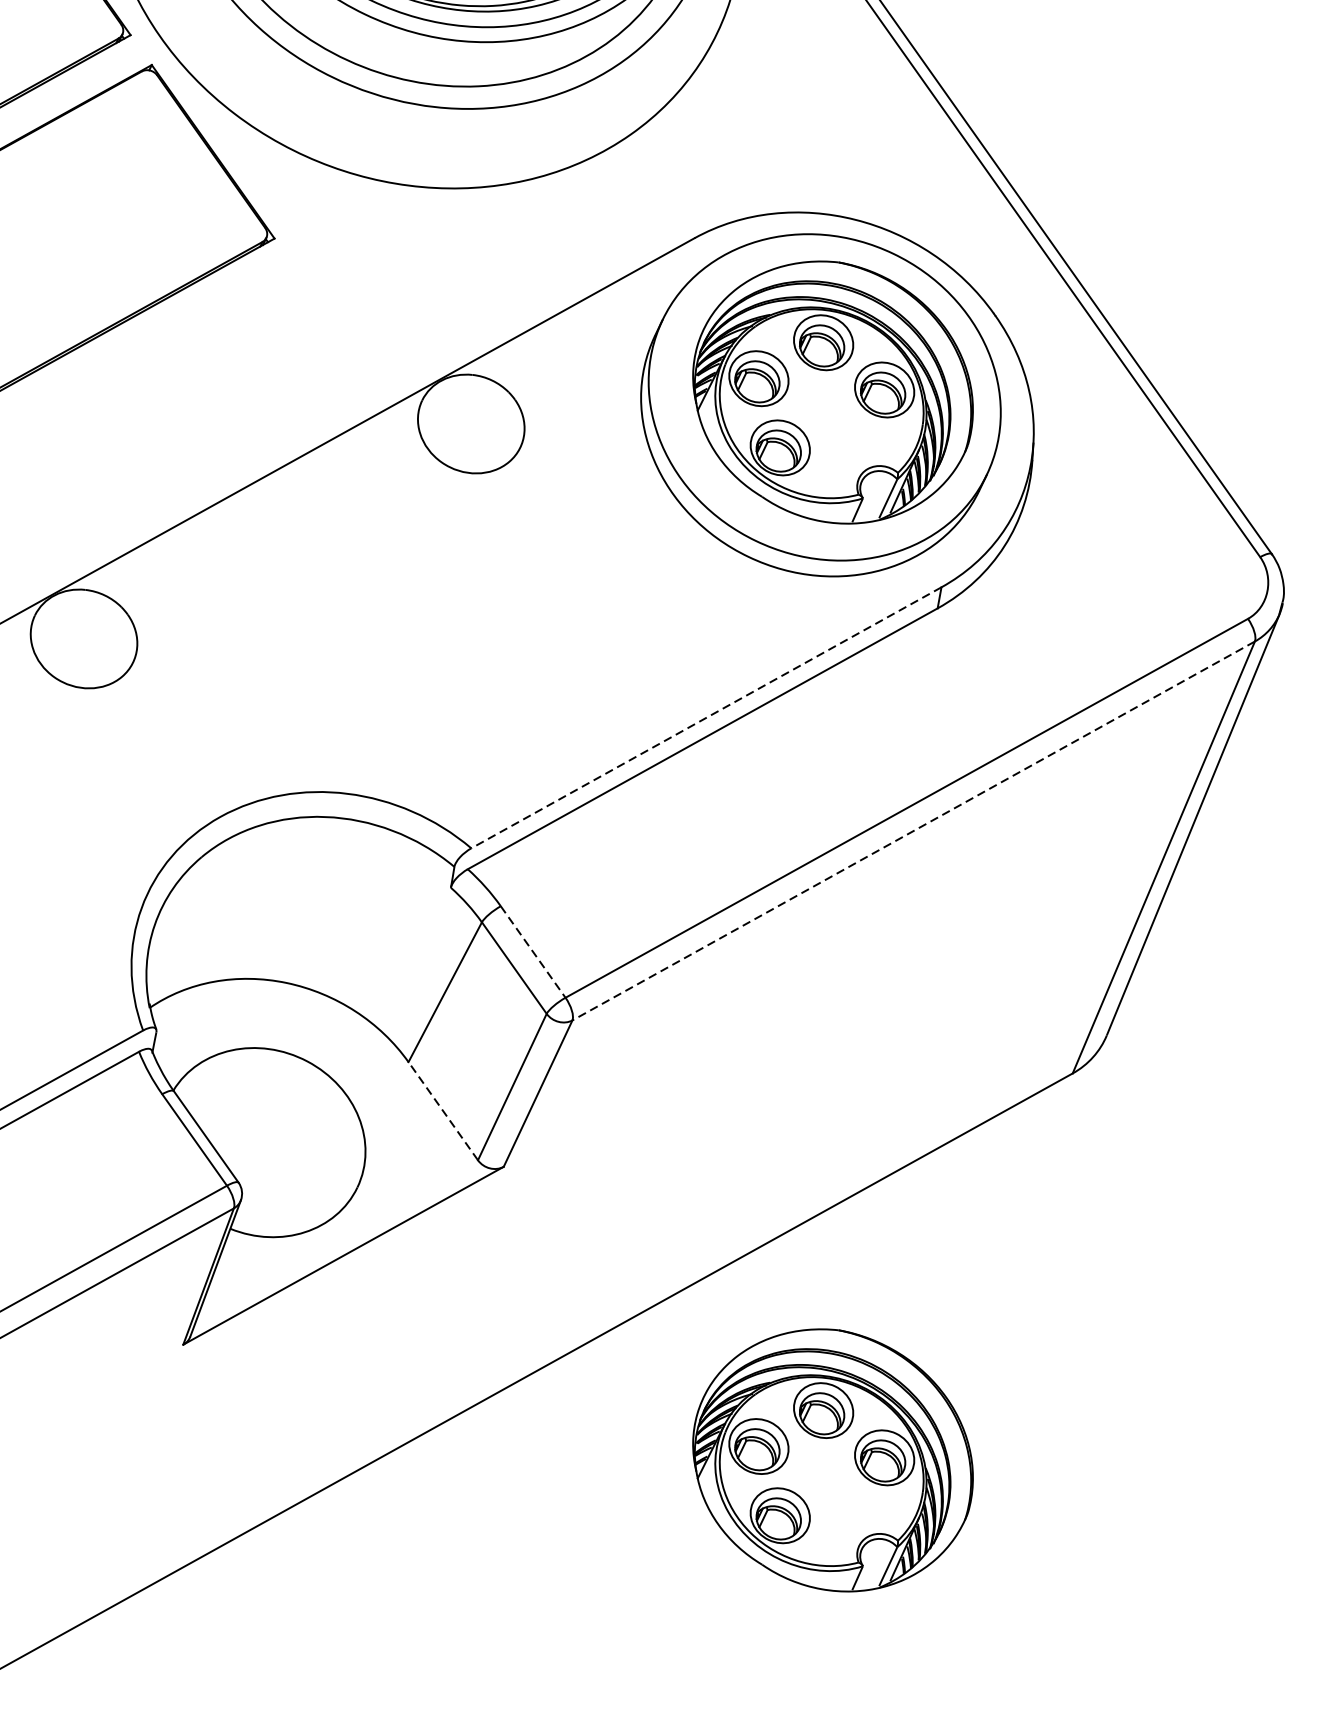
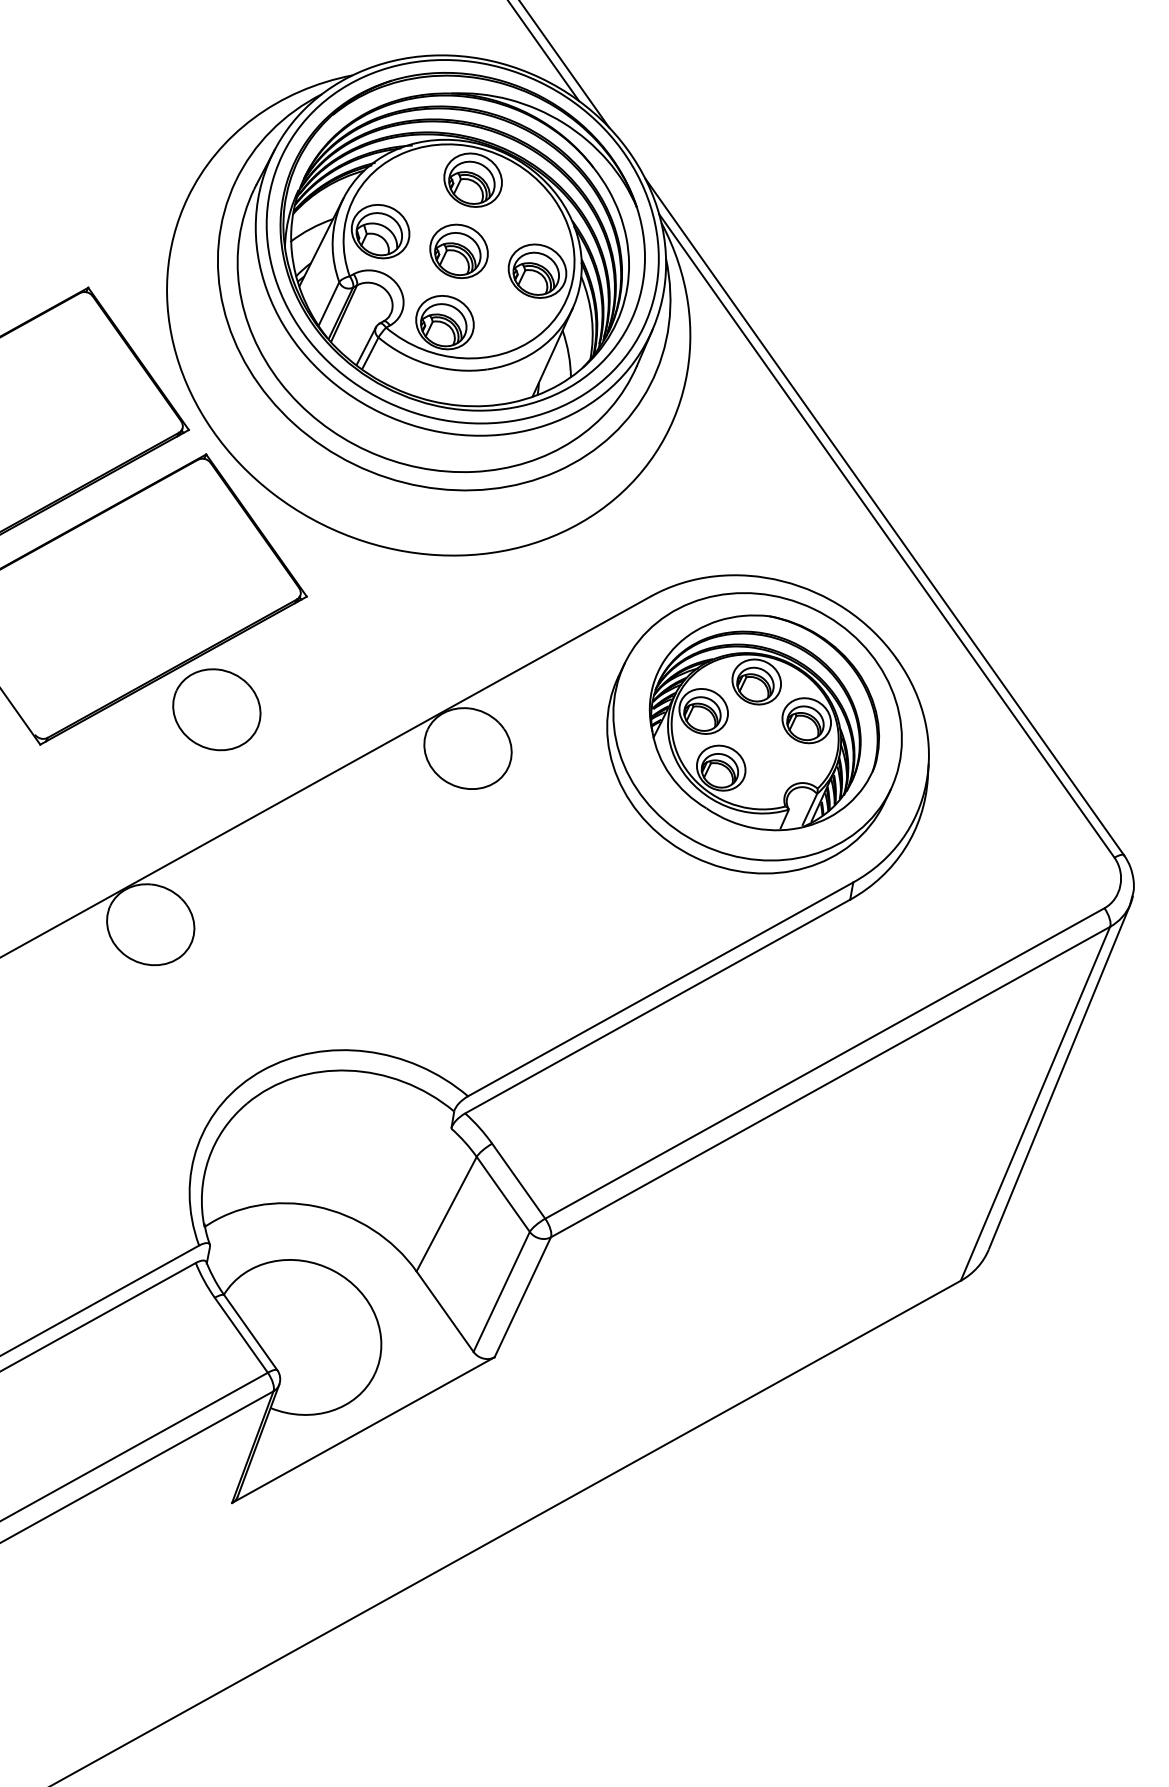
part: (164, 376) -> (216, 709), added
line: (706, 718) -> (660, 989), dashed -> solid
line: (913, 831) -> (830, 1082), dashed -> solid
line: (532, 952) -> (518, 1181), dashed -> solid
line: (442, 1110) -> (444, 1311), dashed -> solid
part: (831, 1460) -> (763, 1597), removed

